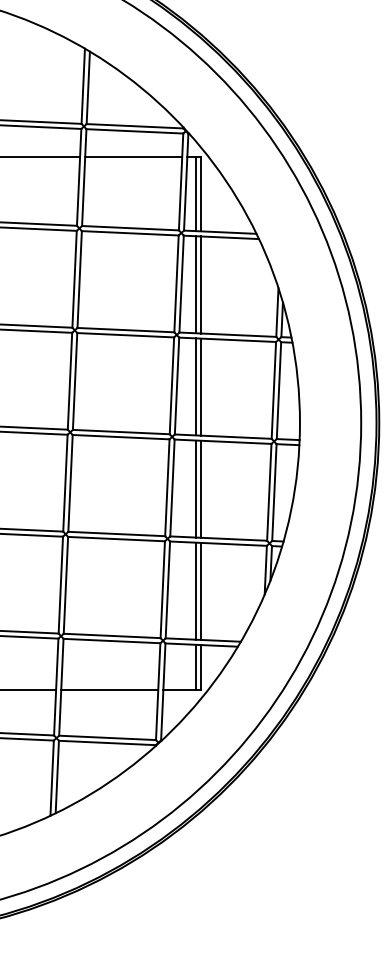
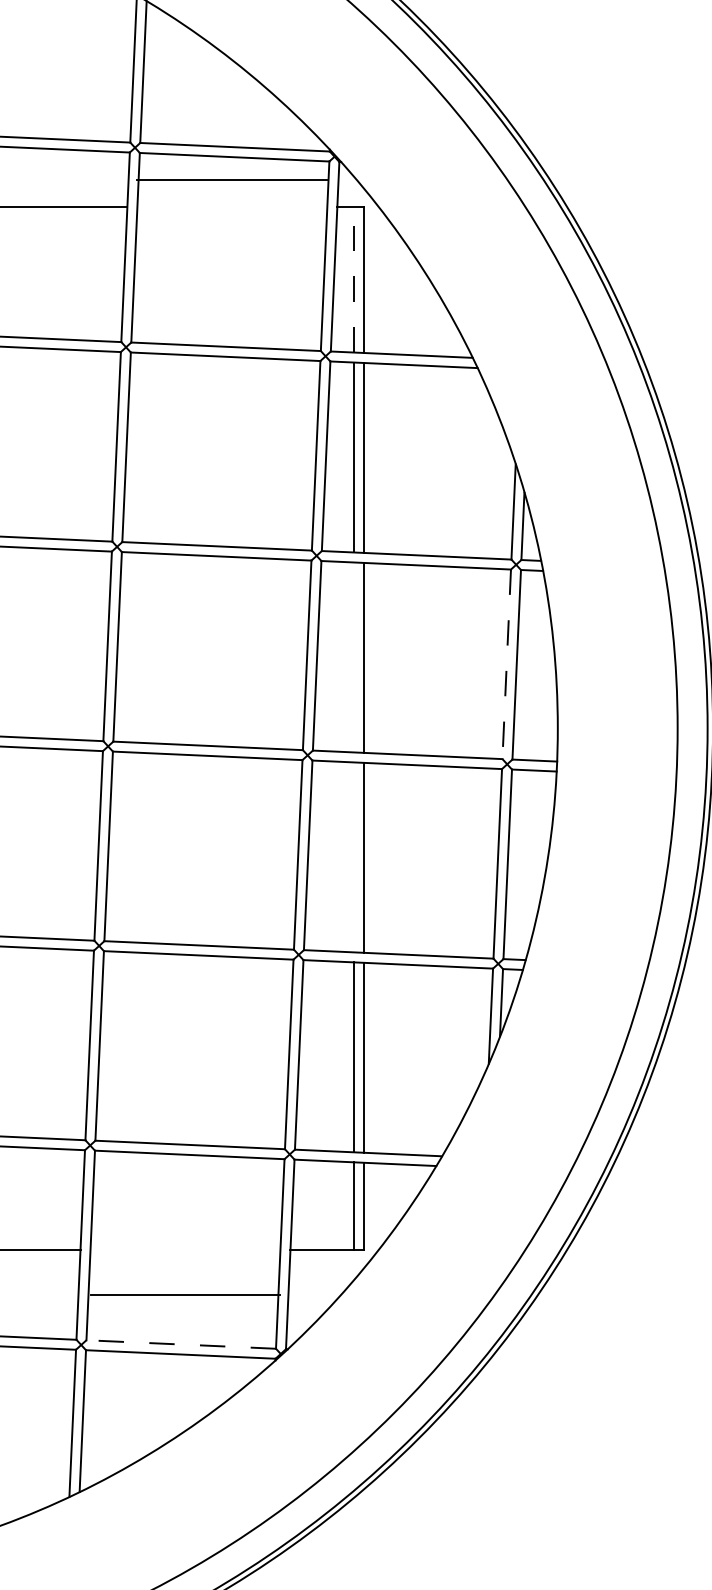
line: (133, 156) -> (231, 179), moved
line: (195, 193) -> (353, 278), solid -> dashed
line: (195, 386) -> (353, 656), removed
line: (273, 390) -> (505, 664), solid -> dashed
line: (195, 488) -> (353, 856), removed
line: (109, 689) -> (184, 1294), moved
line: (107, 737) -> (181, 1343), solid -> dashed

